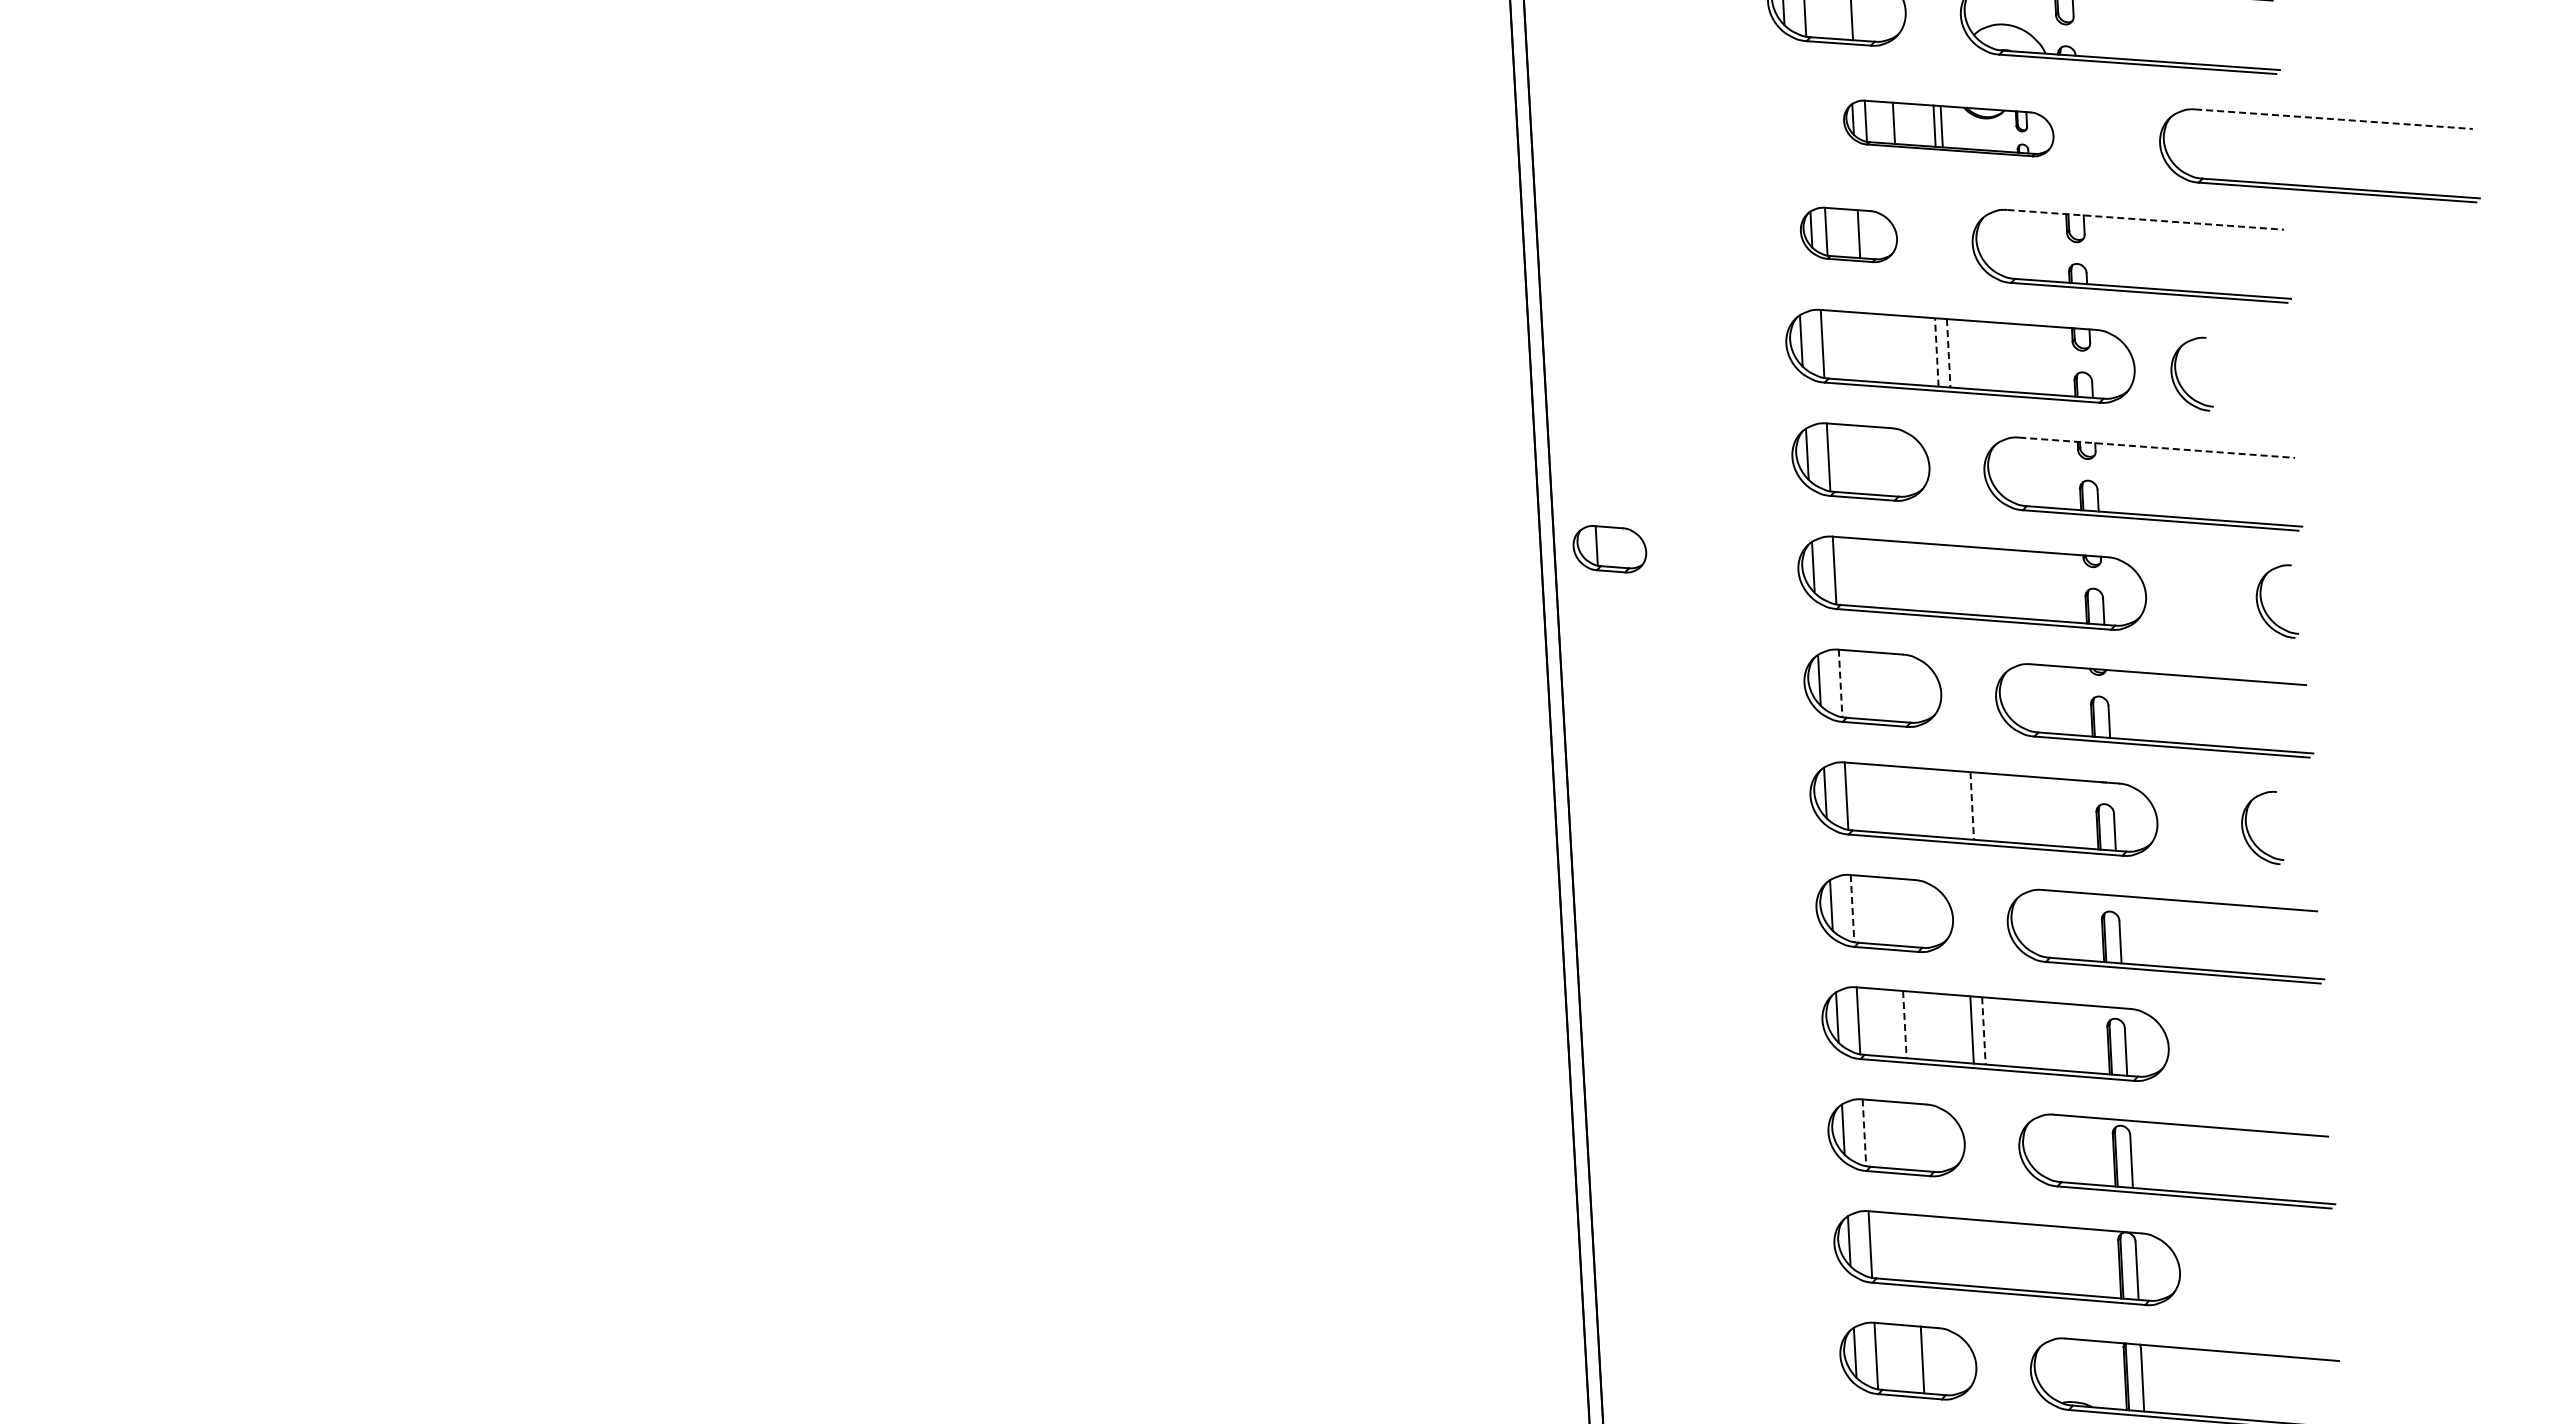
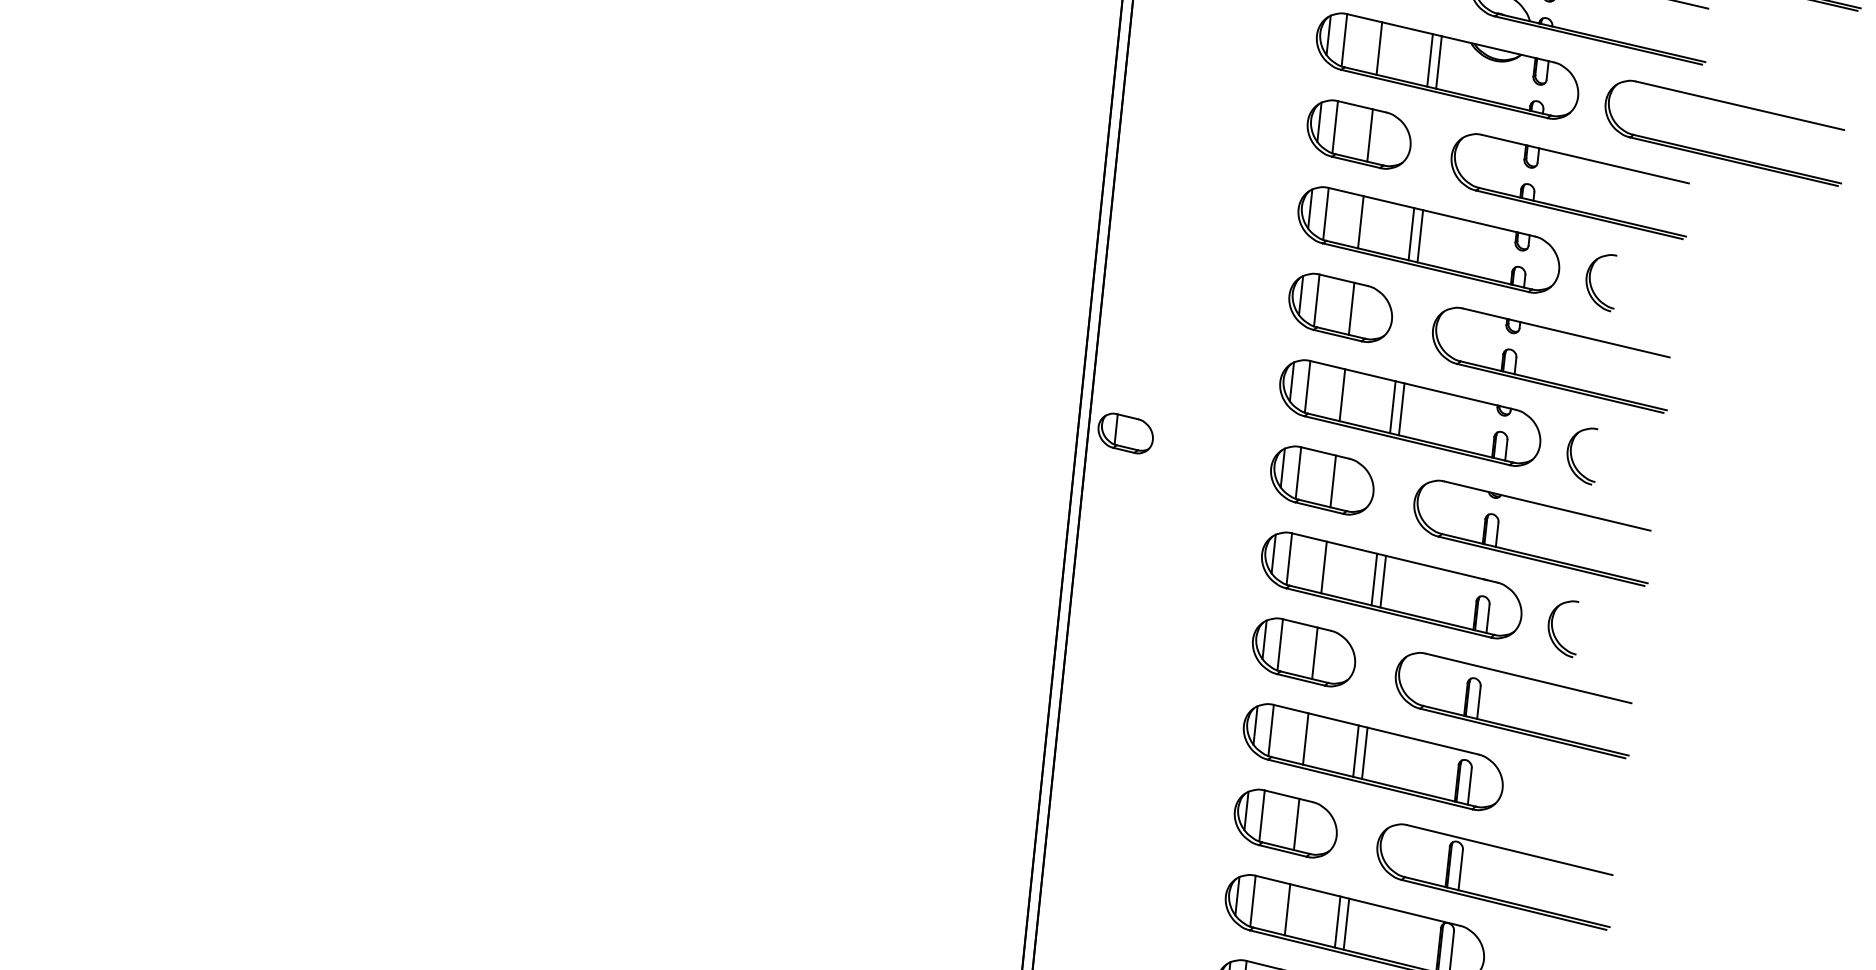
line: (2334, 119) -> (1740, 106), dashed -> solid
part: (1948, 128) -> (1447, 66), size x1.67
line: (2145, 219) -> (1585, 158), dashed -> solid
part: (1848, 234) -> (1358, 134), size x1.43
line: (1869, 347) -> (1361, 222), added
line: (1936, 351) -> (1411, 233), dashed -> solid
line: (1948, 353) -> (1420, 236), dashed -> solid
line: (2157, 447) -> (1566, 332), dashed -> solid
line: (1874, 460) -> (1351, 308), added
part: (1609, 549) -> (1125, 433), moved
line: (1880, 574) -> (1341, 395), added
line: (1948, 579) -> (1392, 407), added
line: (1960, 580) -> (1401, 409), added
part: (2263, 604) -> (1572, 455), moved
line: (1840, 683) -> (1298, 473), dashed -> solid
line: (1886, 687) -> (1332, 481), added
line: (1892, 799) -> (1323, 567), added
line: (1960, 804) -> (1374, 579), added
line: (1972, 805) -> (1383, 581), dashed -> solid
part: (2249, 832) -> (1553, 629), moved
line: (1852, 908) -> (1280, 644), dashed -> solid
line: (1898, 912) -> (1314, 653), added
line: (1904, 1024) -> (1305, 738), dashed -> solid
line: (1983, 1030) -> (1364, 752), dashed -> solid
line: (1864, 1133) -> (1262, 816), dashed -> solid
line: (1910, 1136) -> (1296, 824), added
line: (1916, 1248) -> (1287, 909), added
line: (1983, 1253) -> (1337, 921), added
line: (1995, 1254) -> (1346, 923), added

